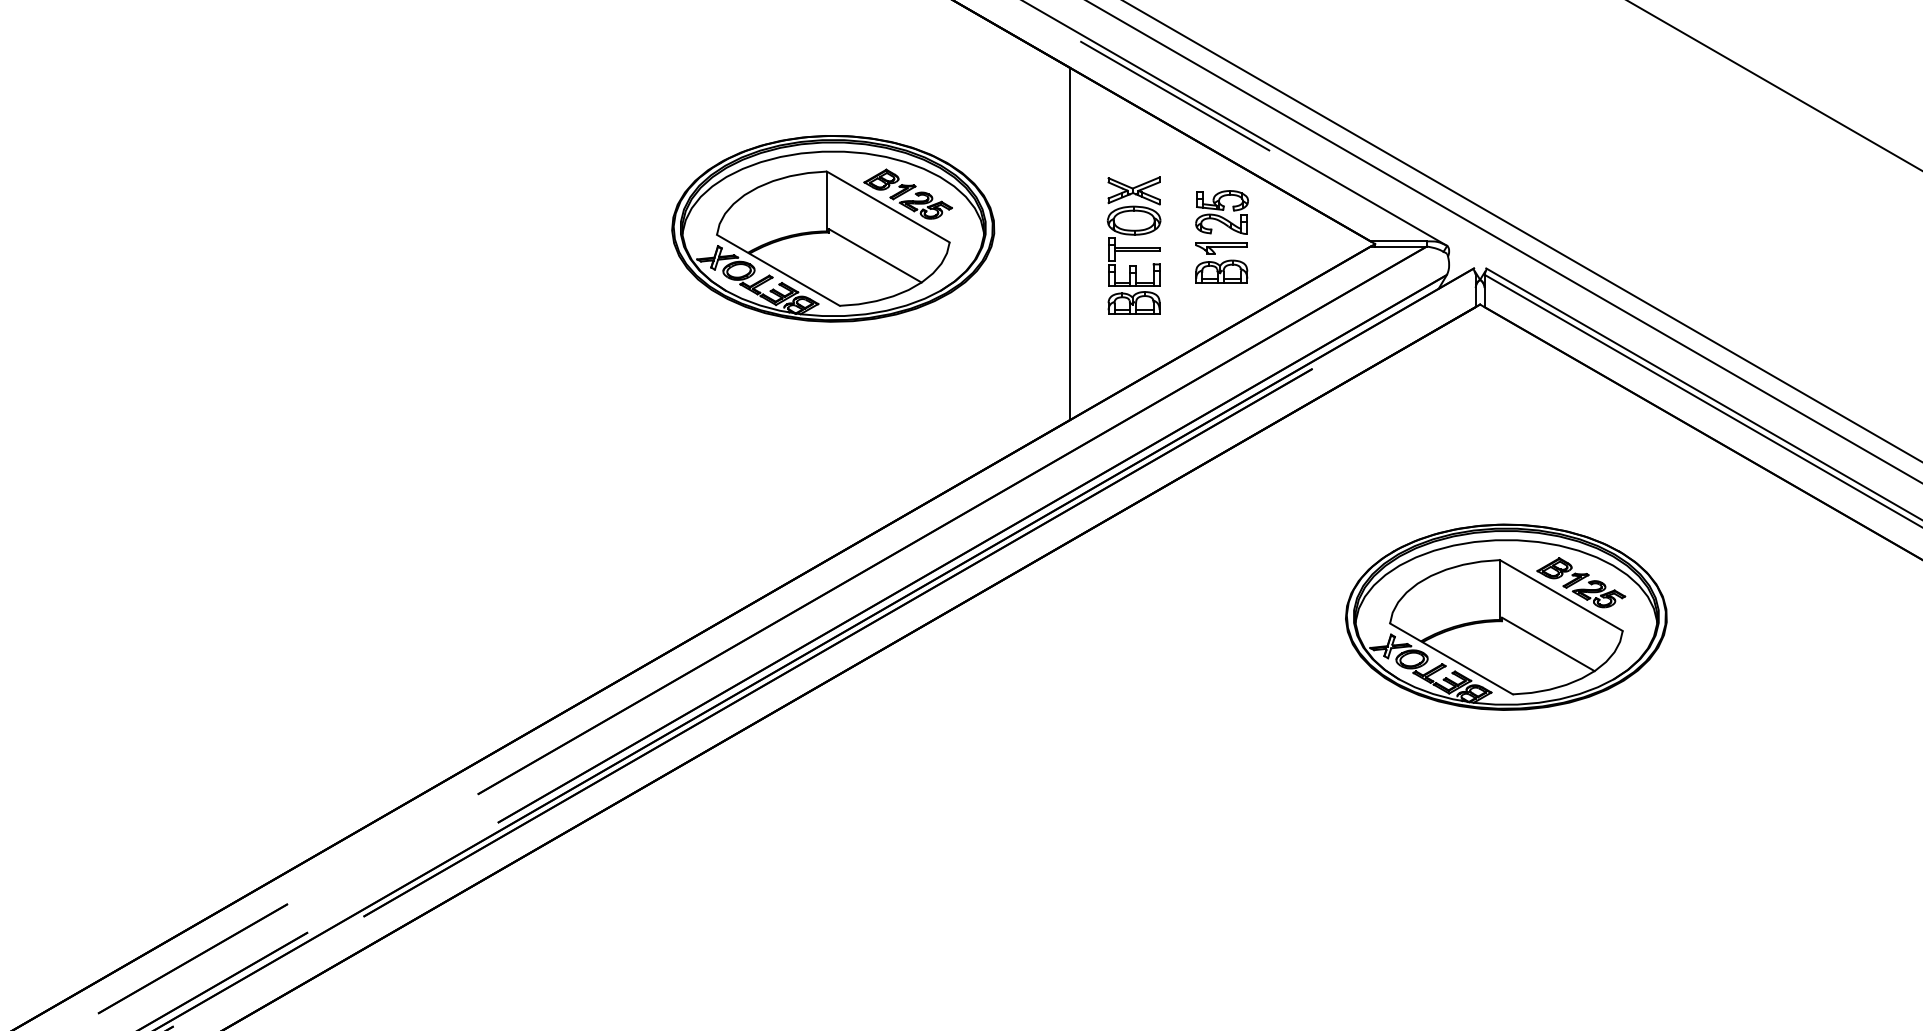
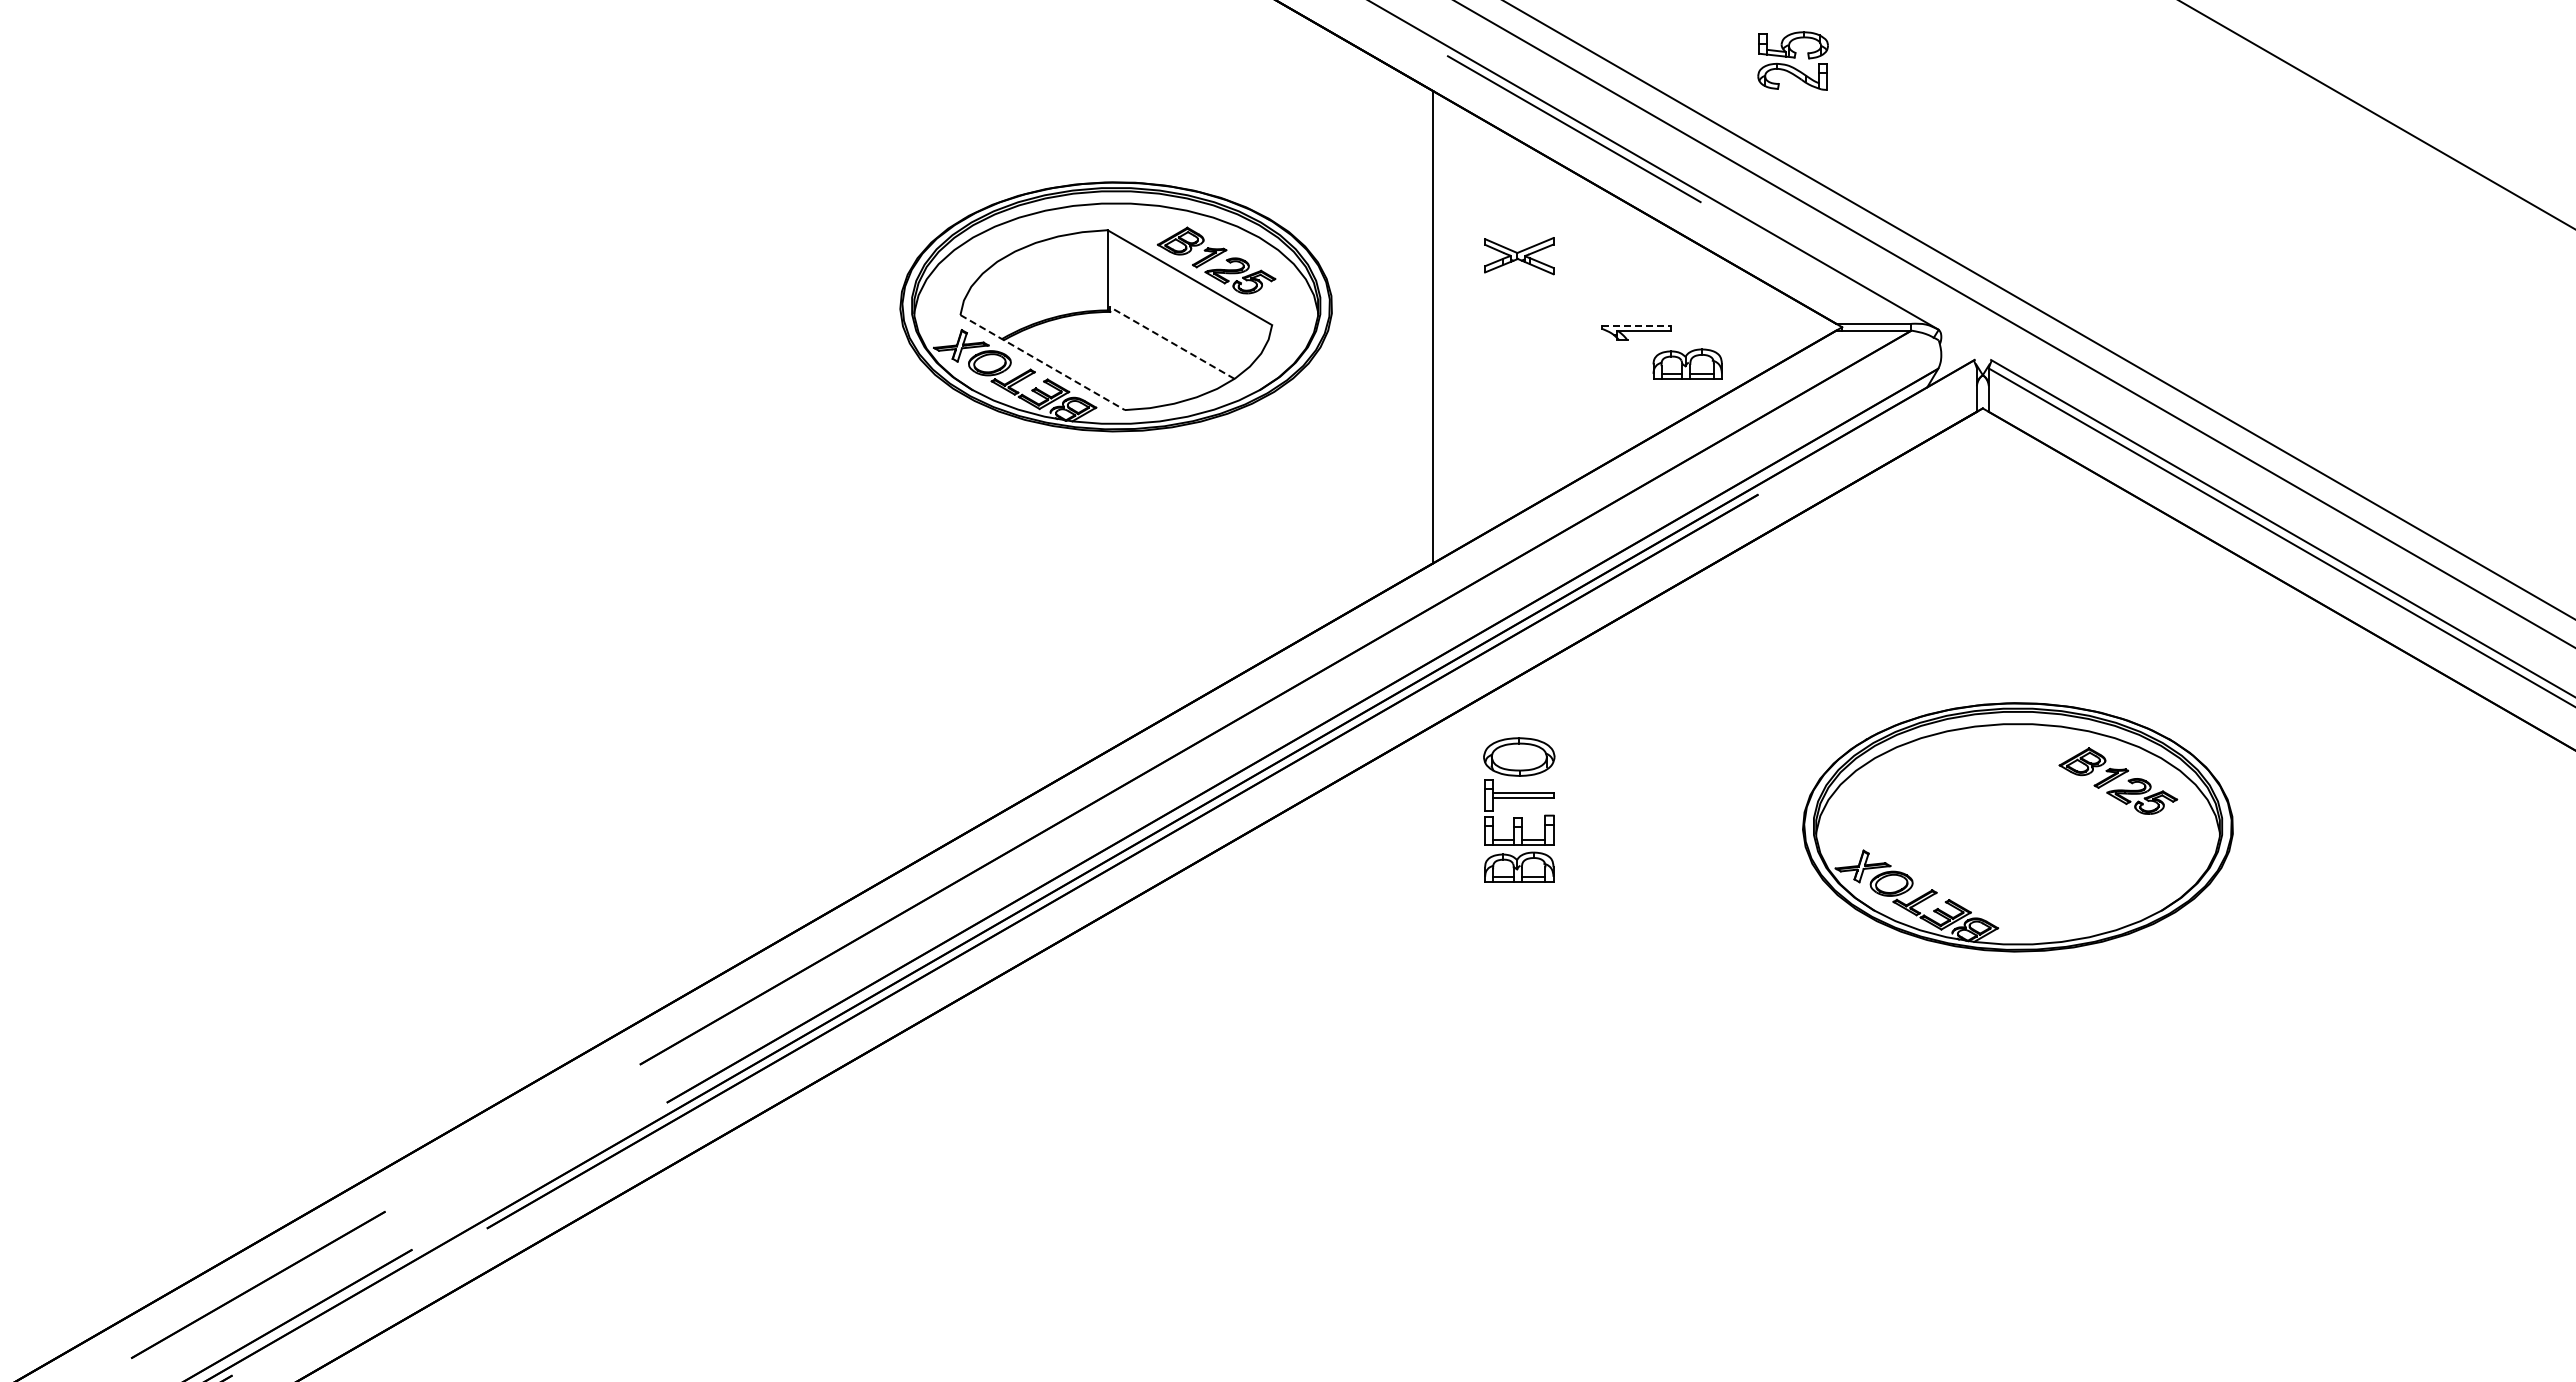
part: (1221, 212) -> (1792, 60), moved
line: (1222, 242) -> (1637, 325), solid -> dashed
line: (875, 256) -> (1172, 343), solid -> dashed
part: (1134, 265) -> (1519, 817), moved
line: (778, 270) -> (1042, 362), solid -> dashed
part: (1221, 271) -> (1687, 363), moved
part: (1505, 627) -> (2017, 840), removed

